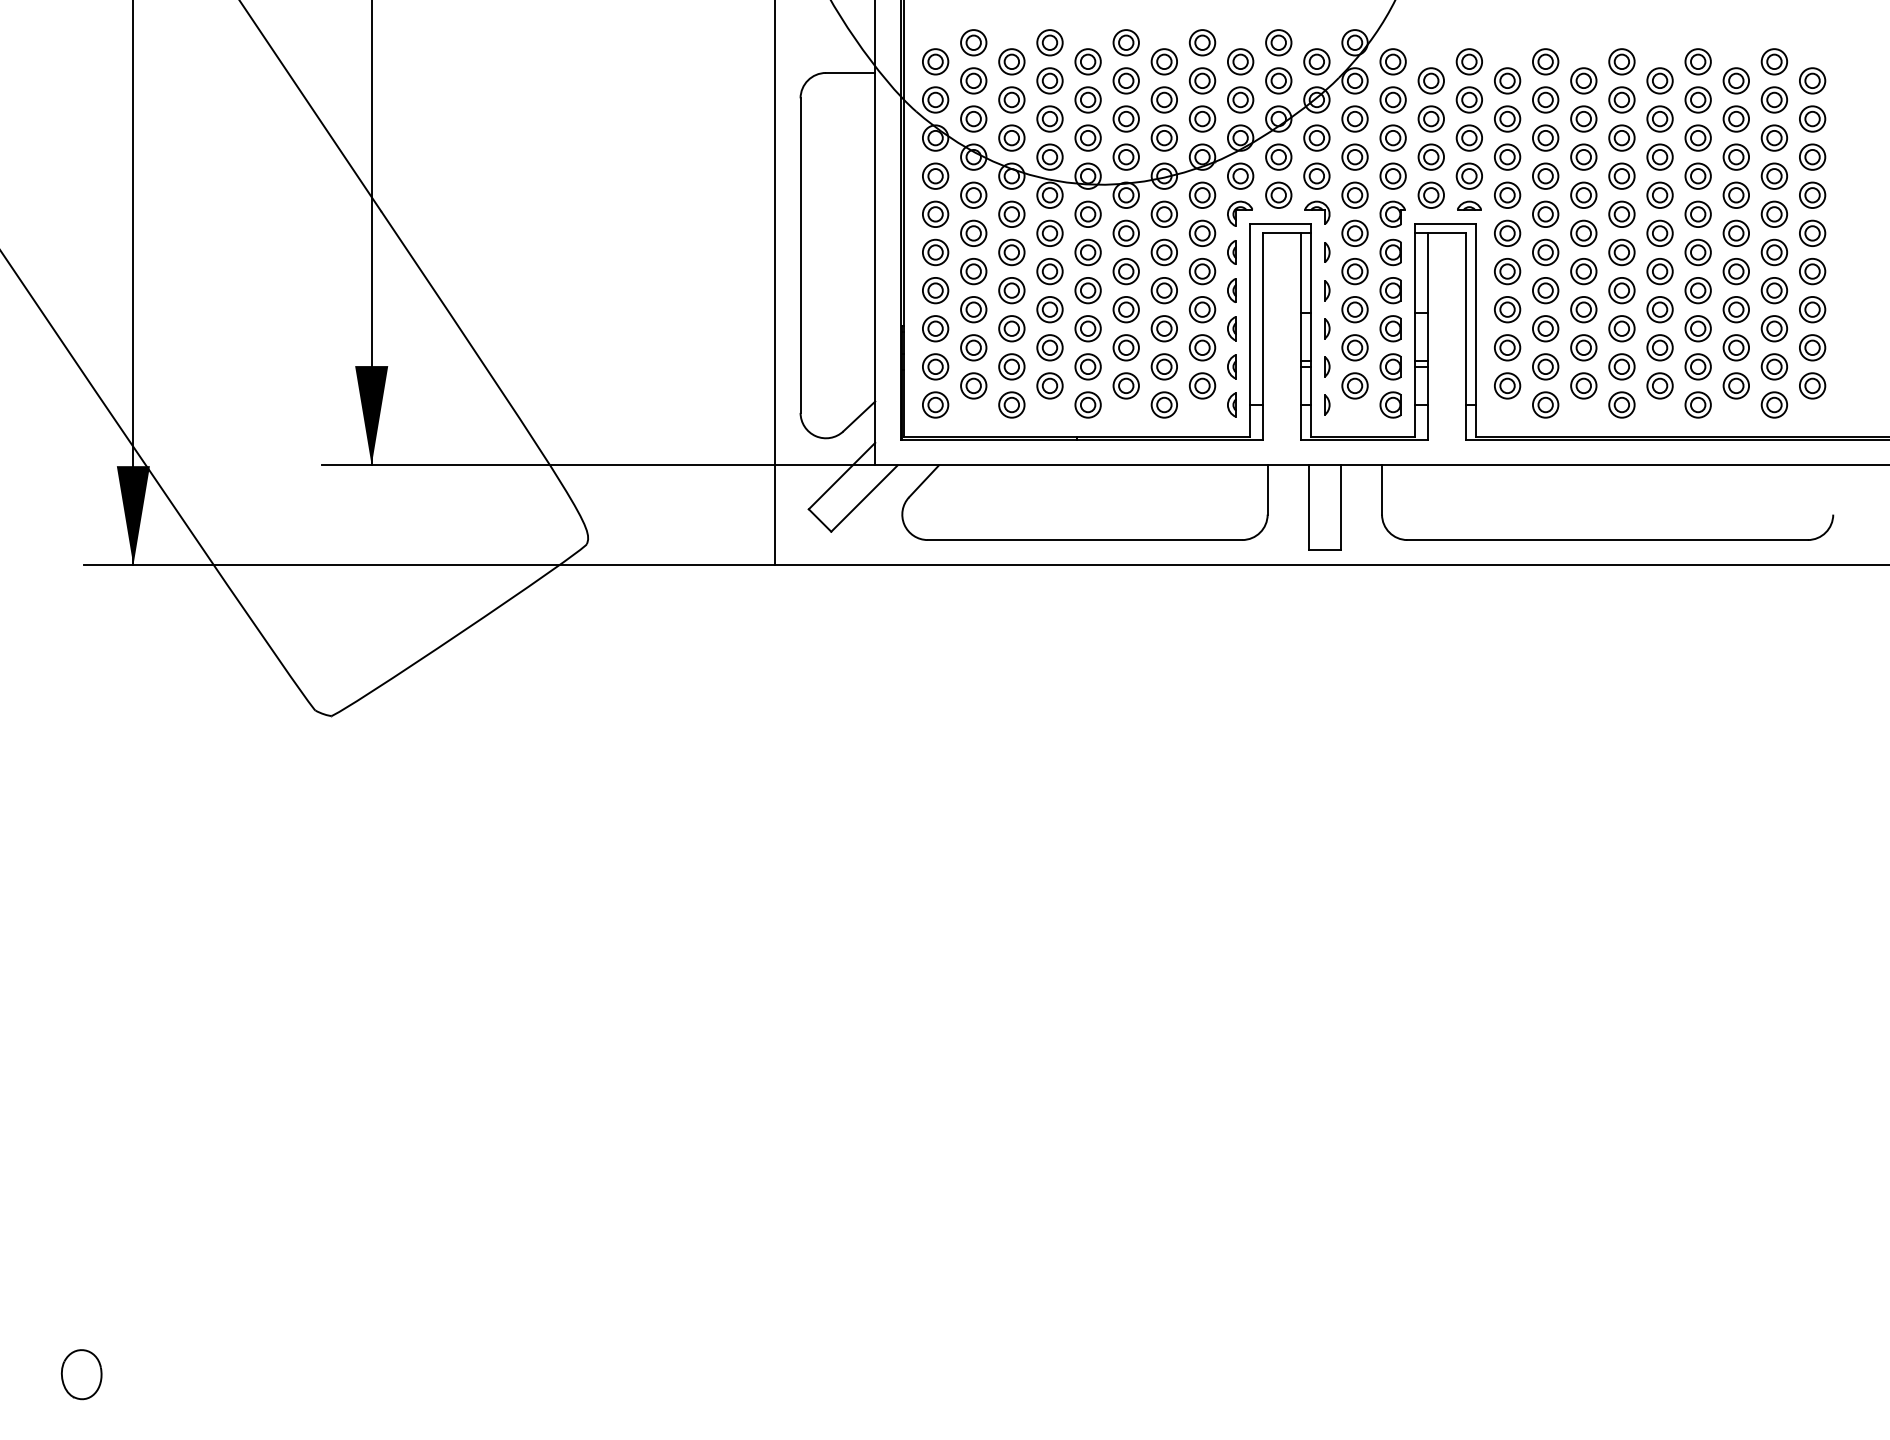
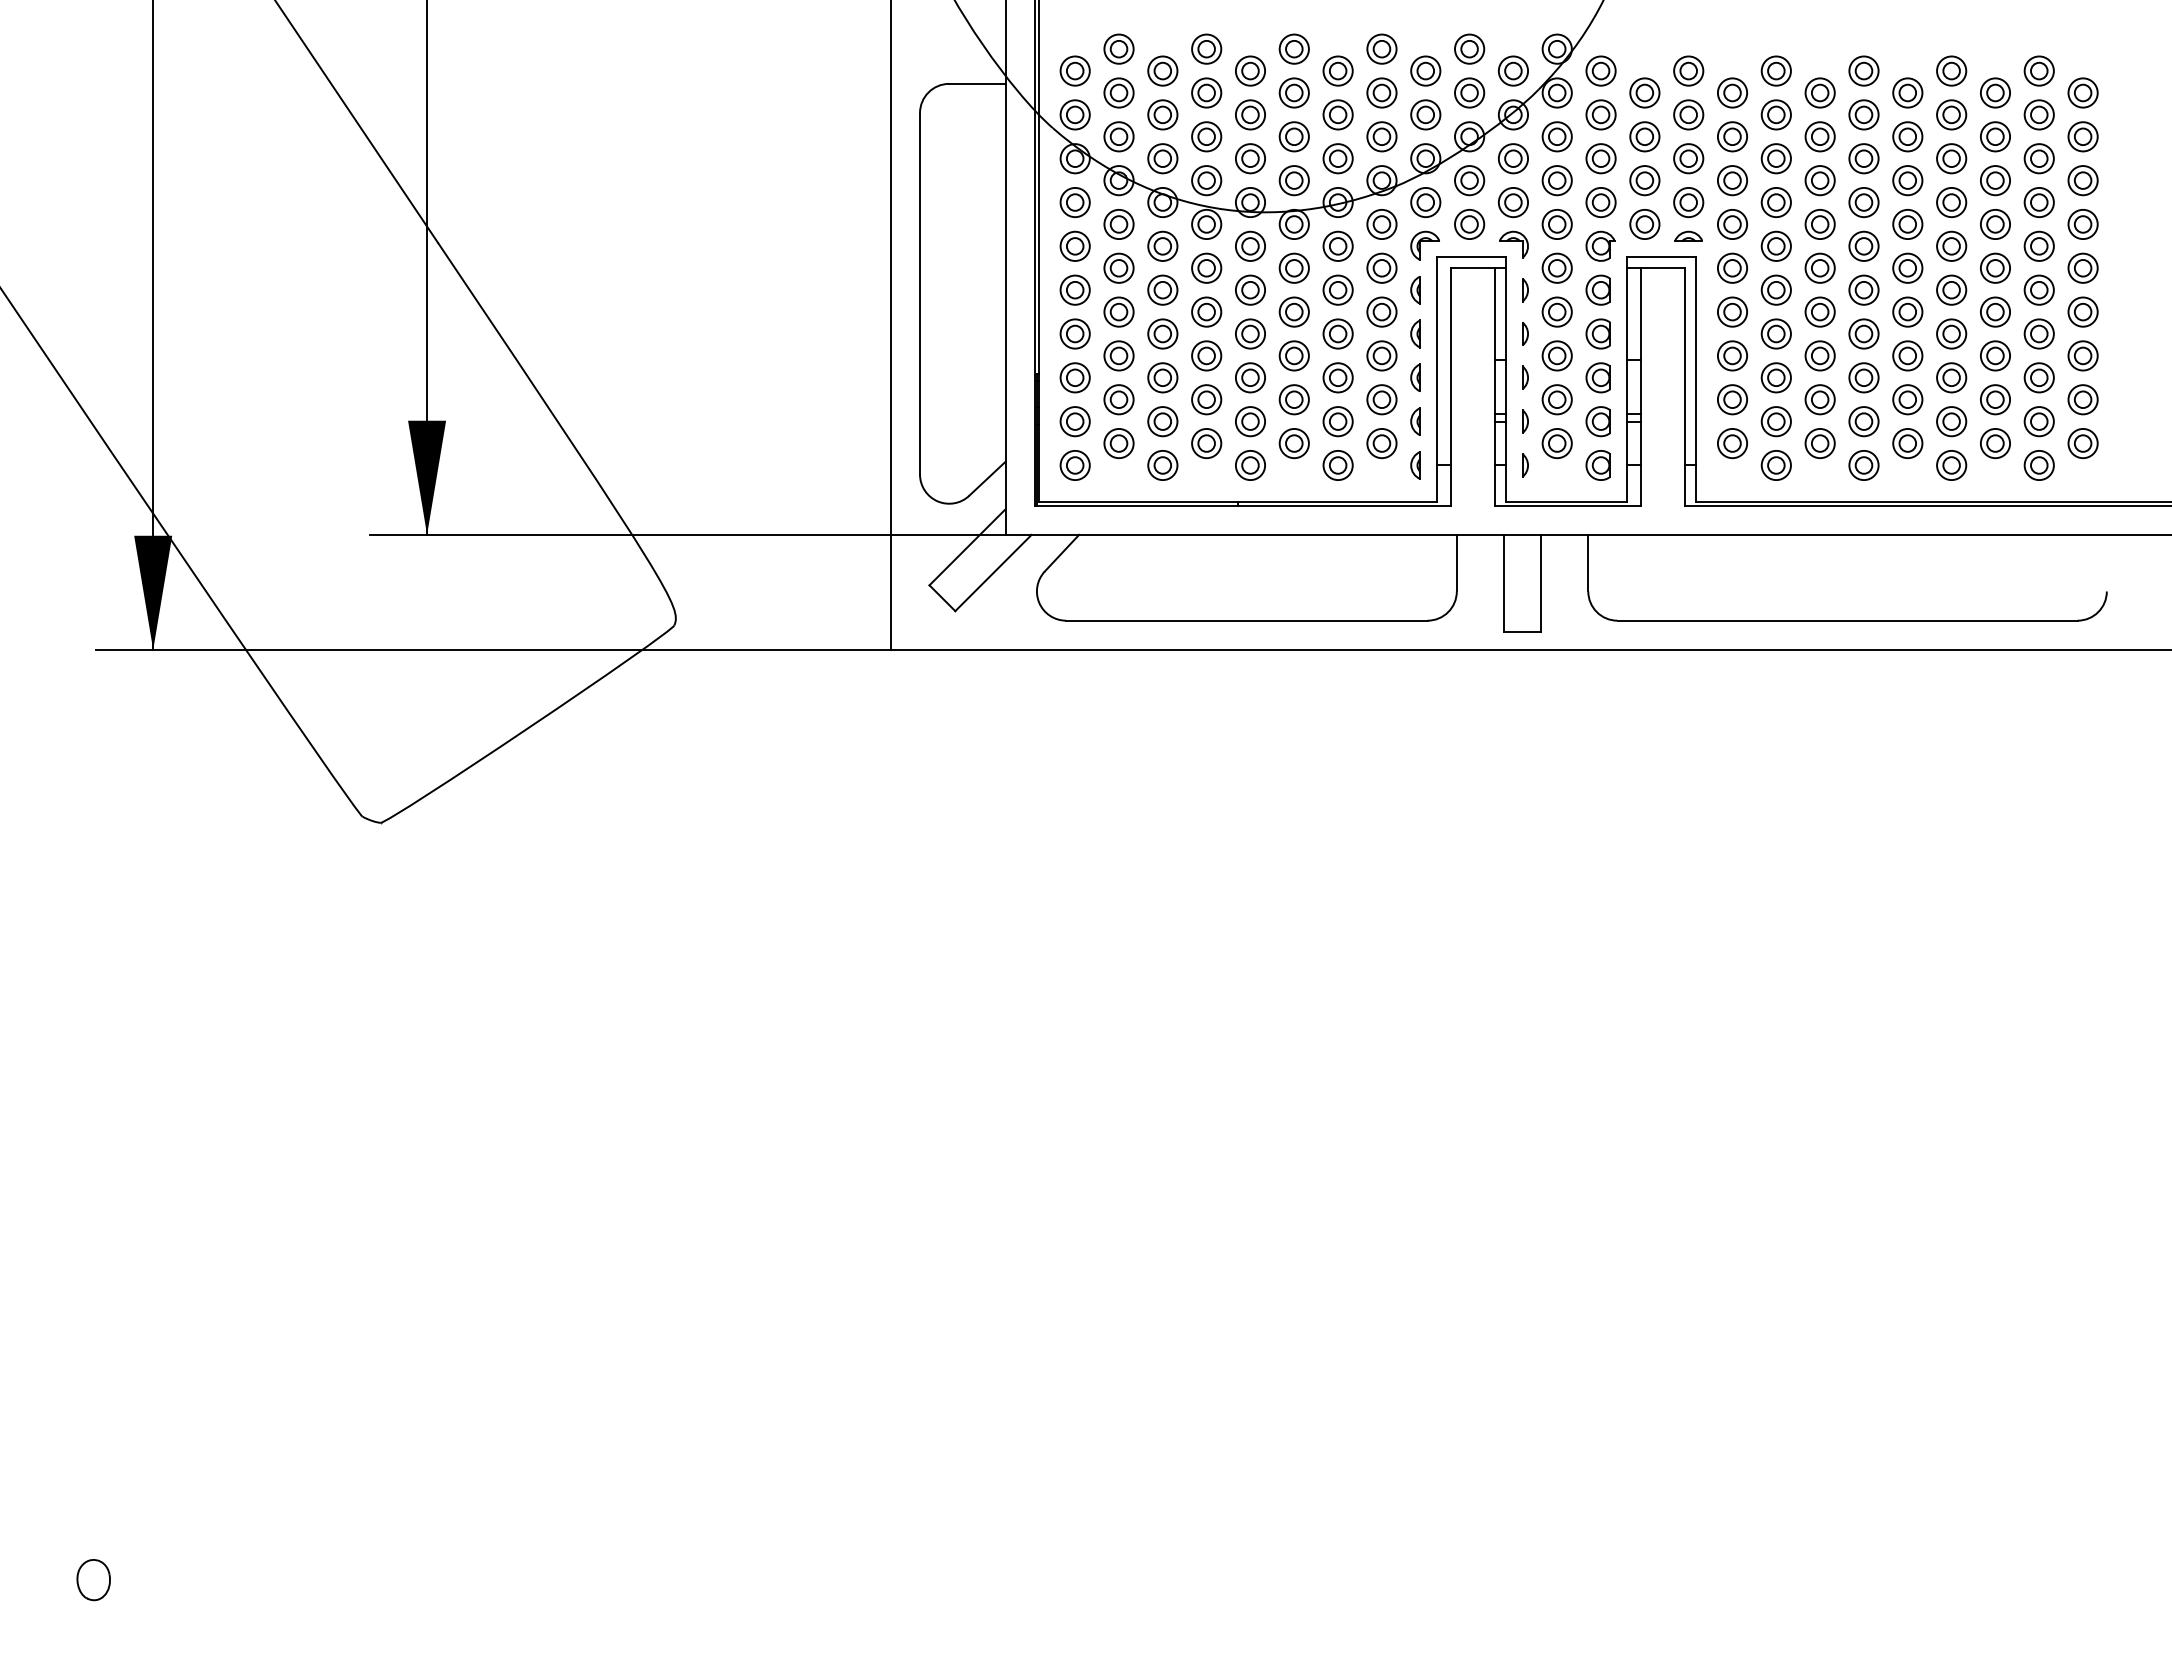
part: (81, 1375) -> (93, 1580), size x0.71

